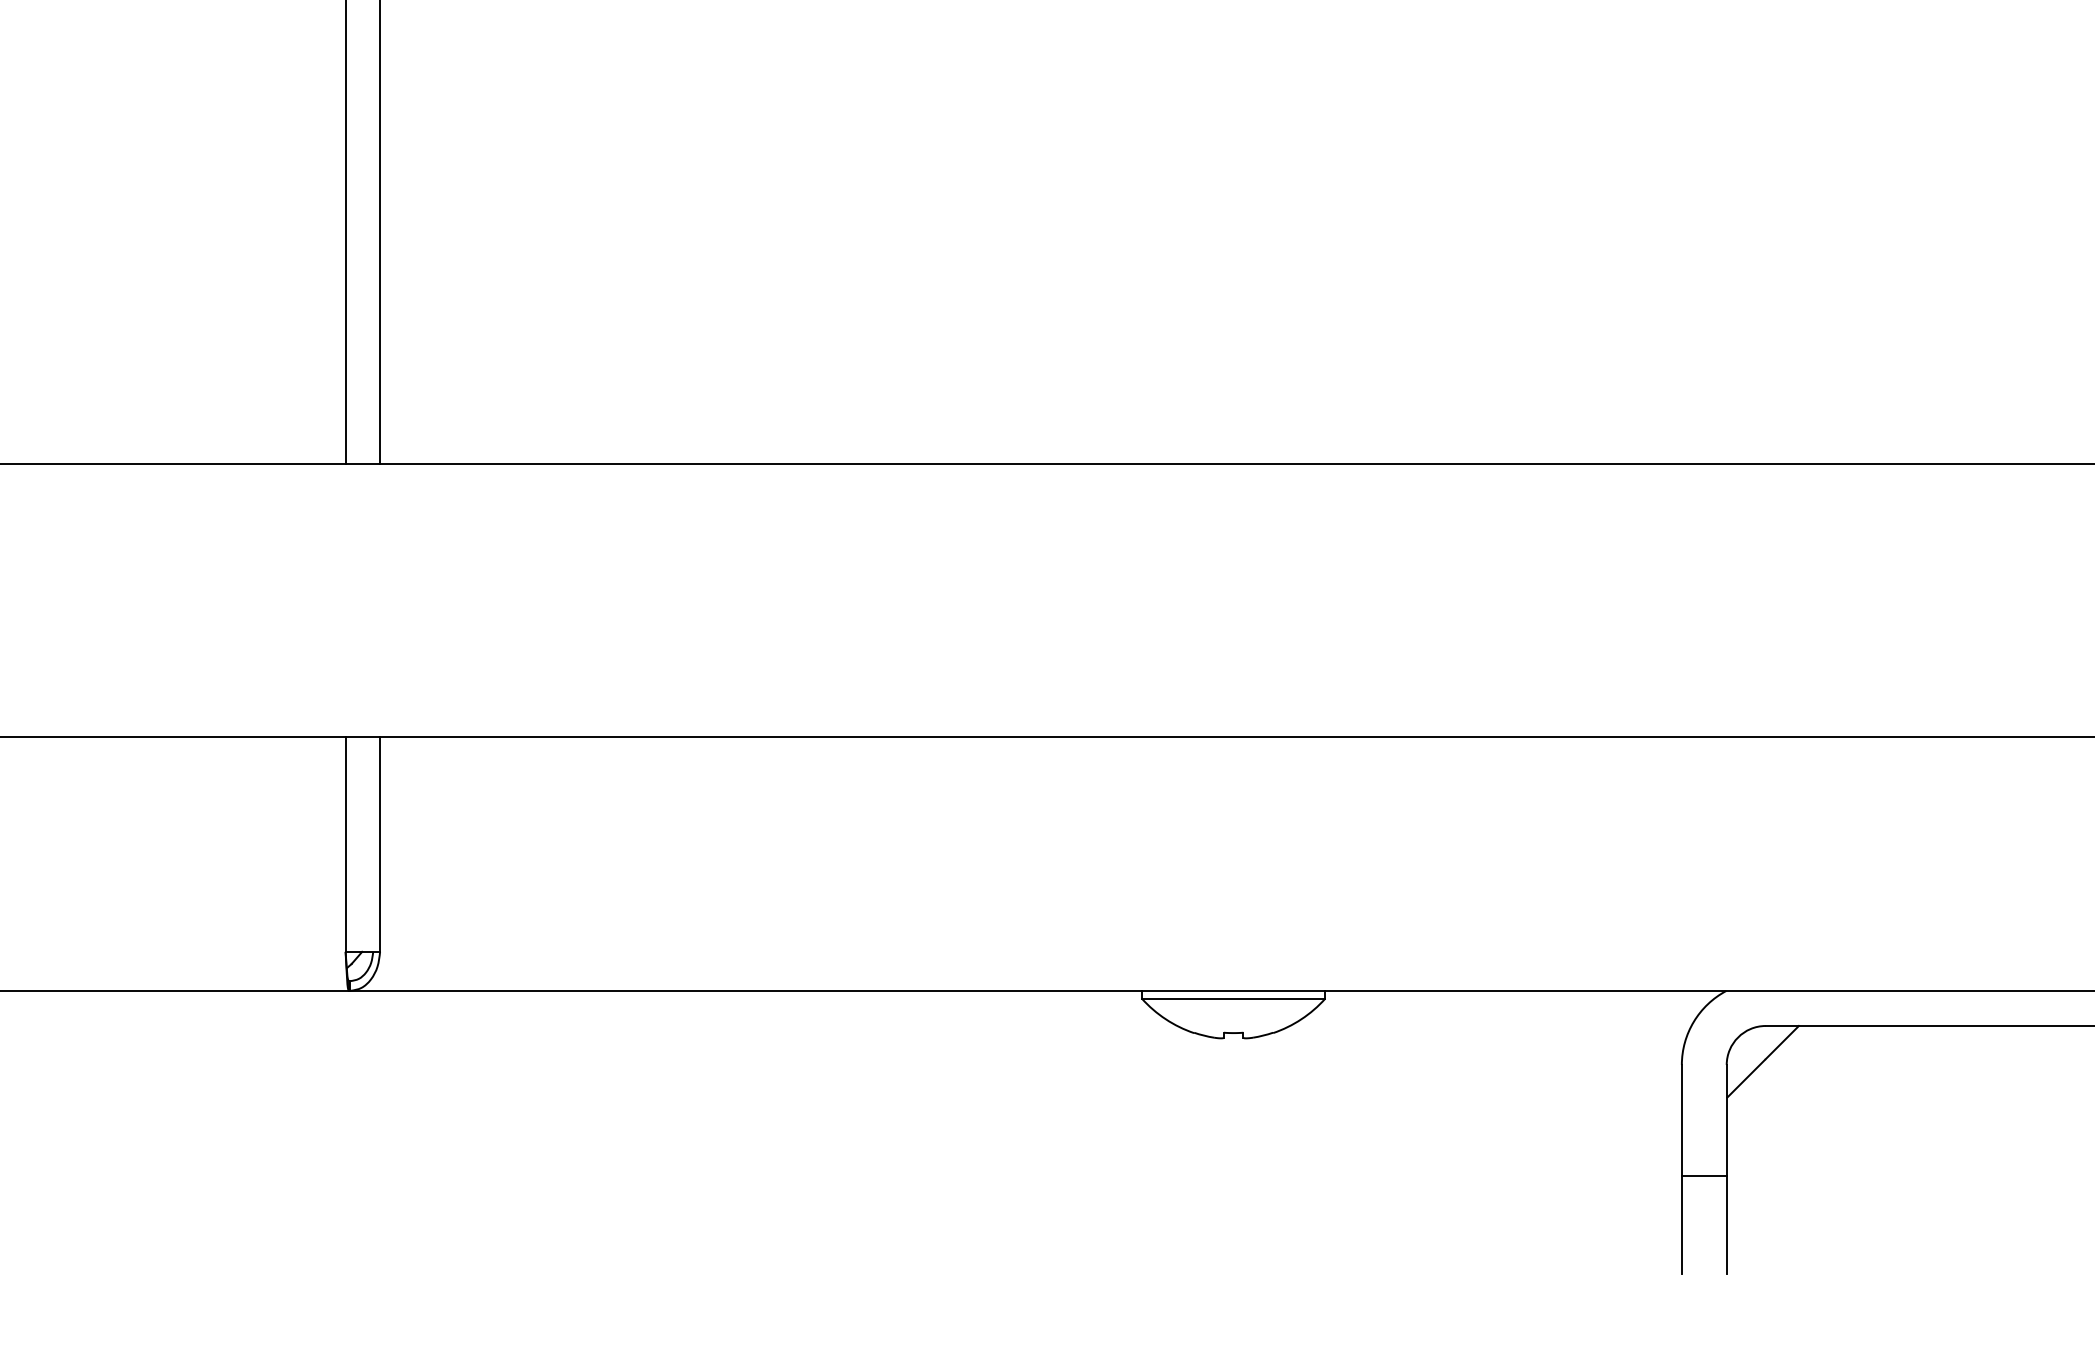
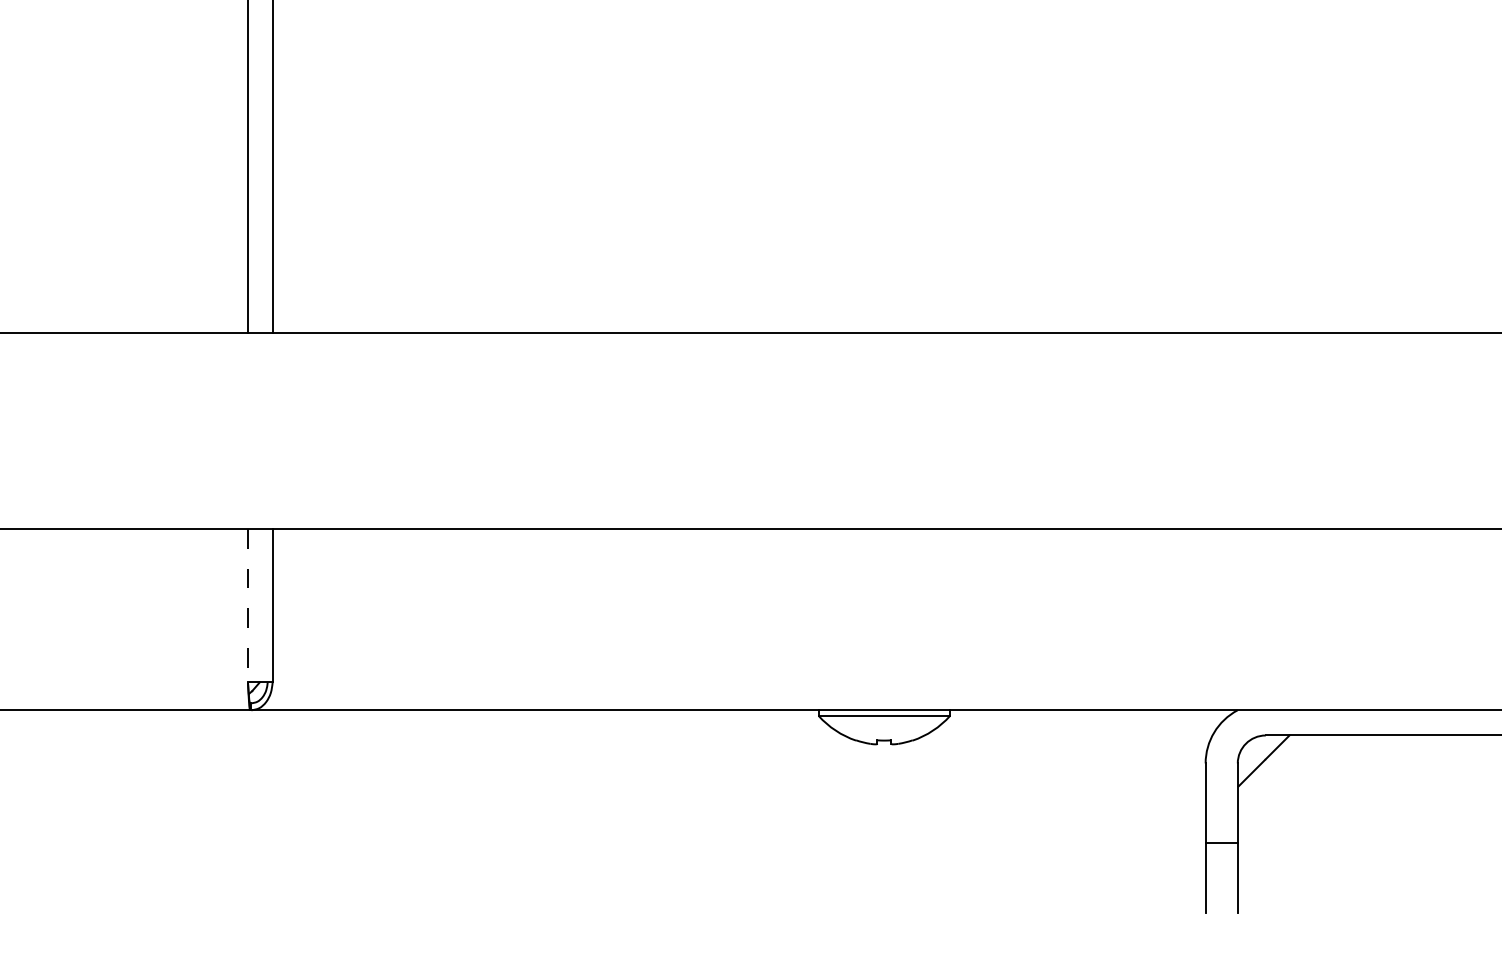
line: (345, 845) -> (247, 606), solid -> dashed

